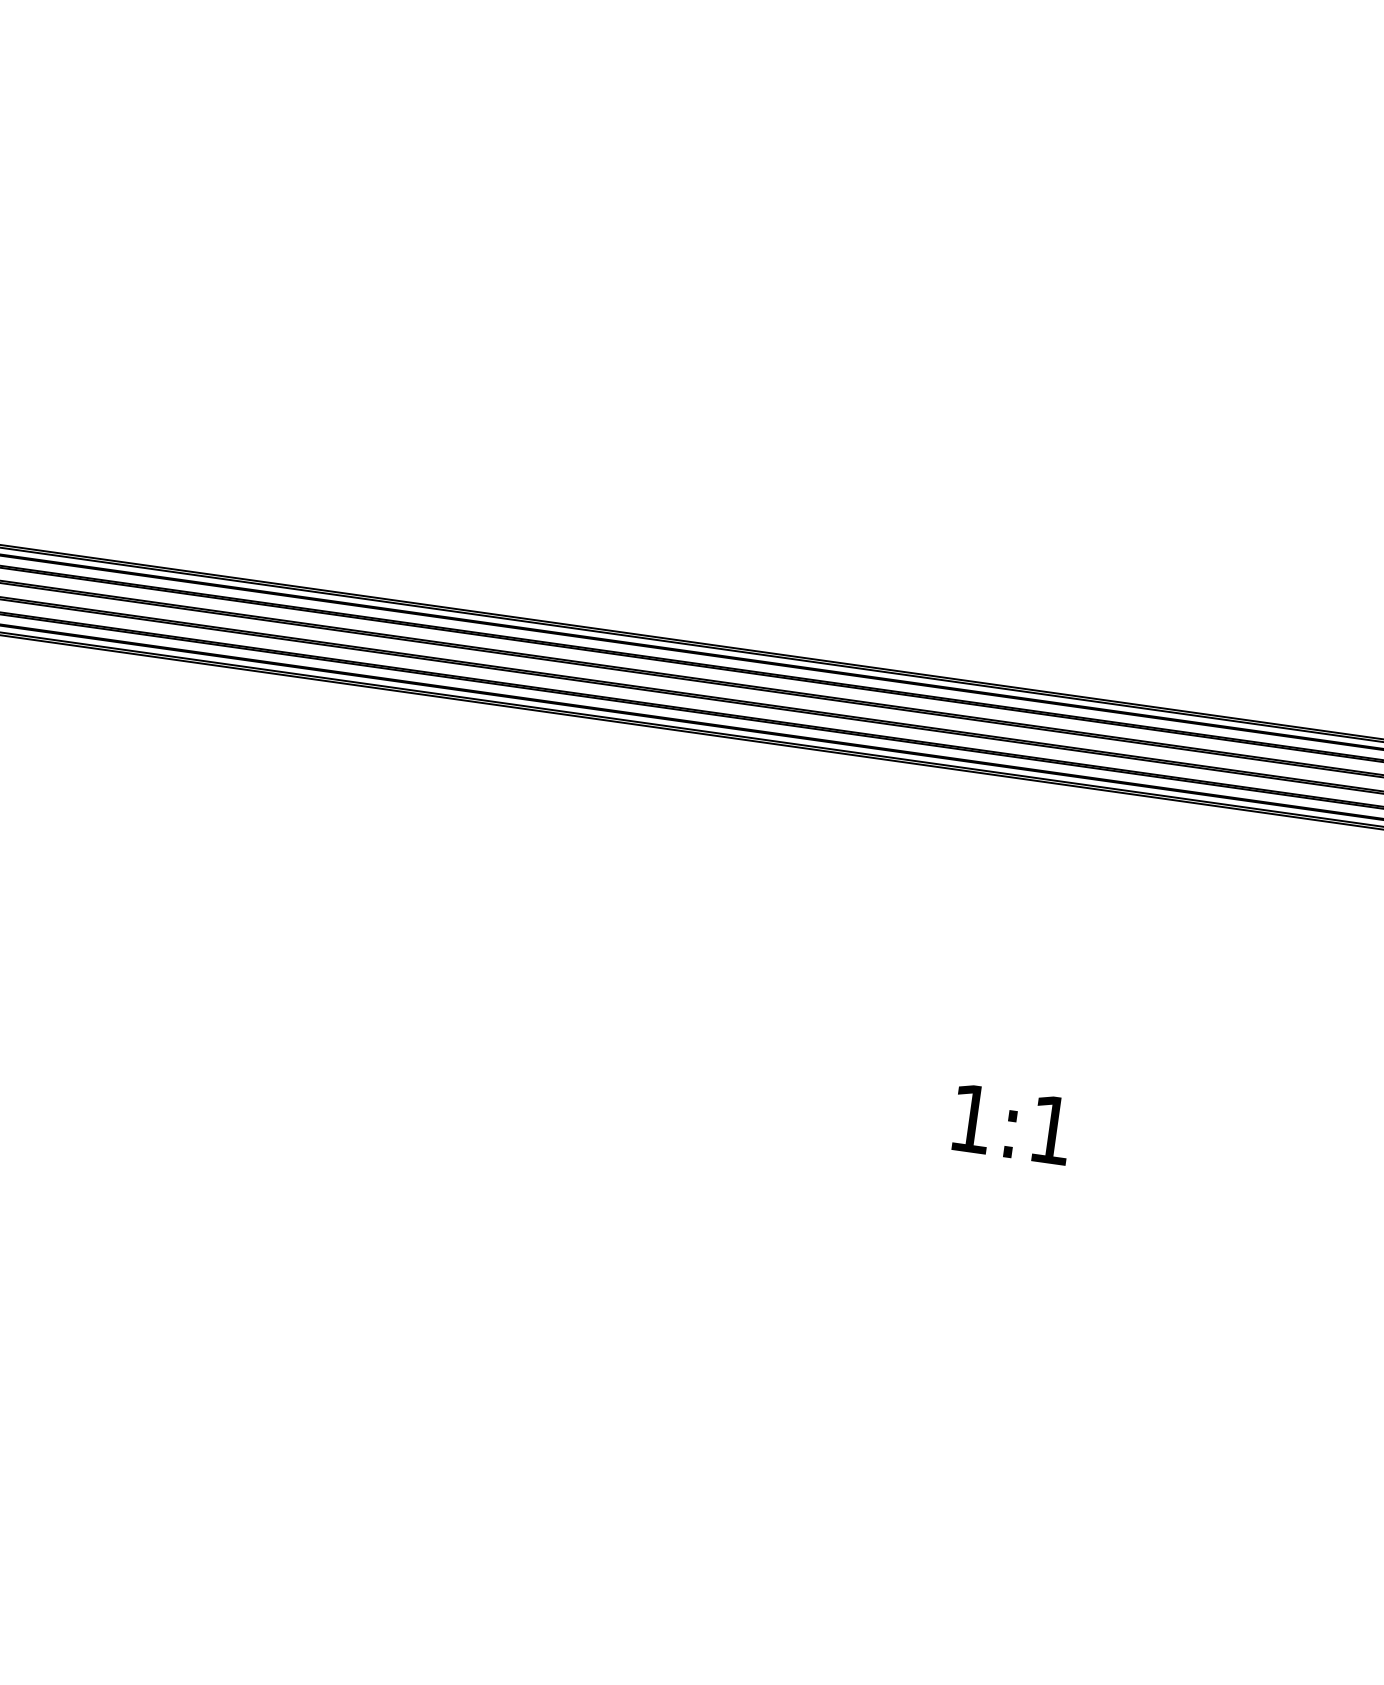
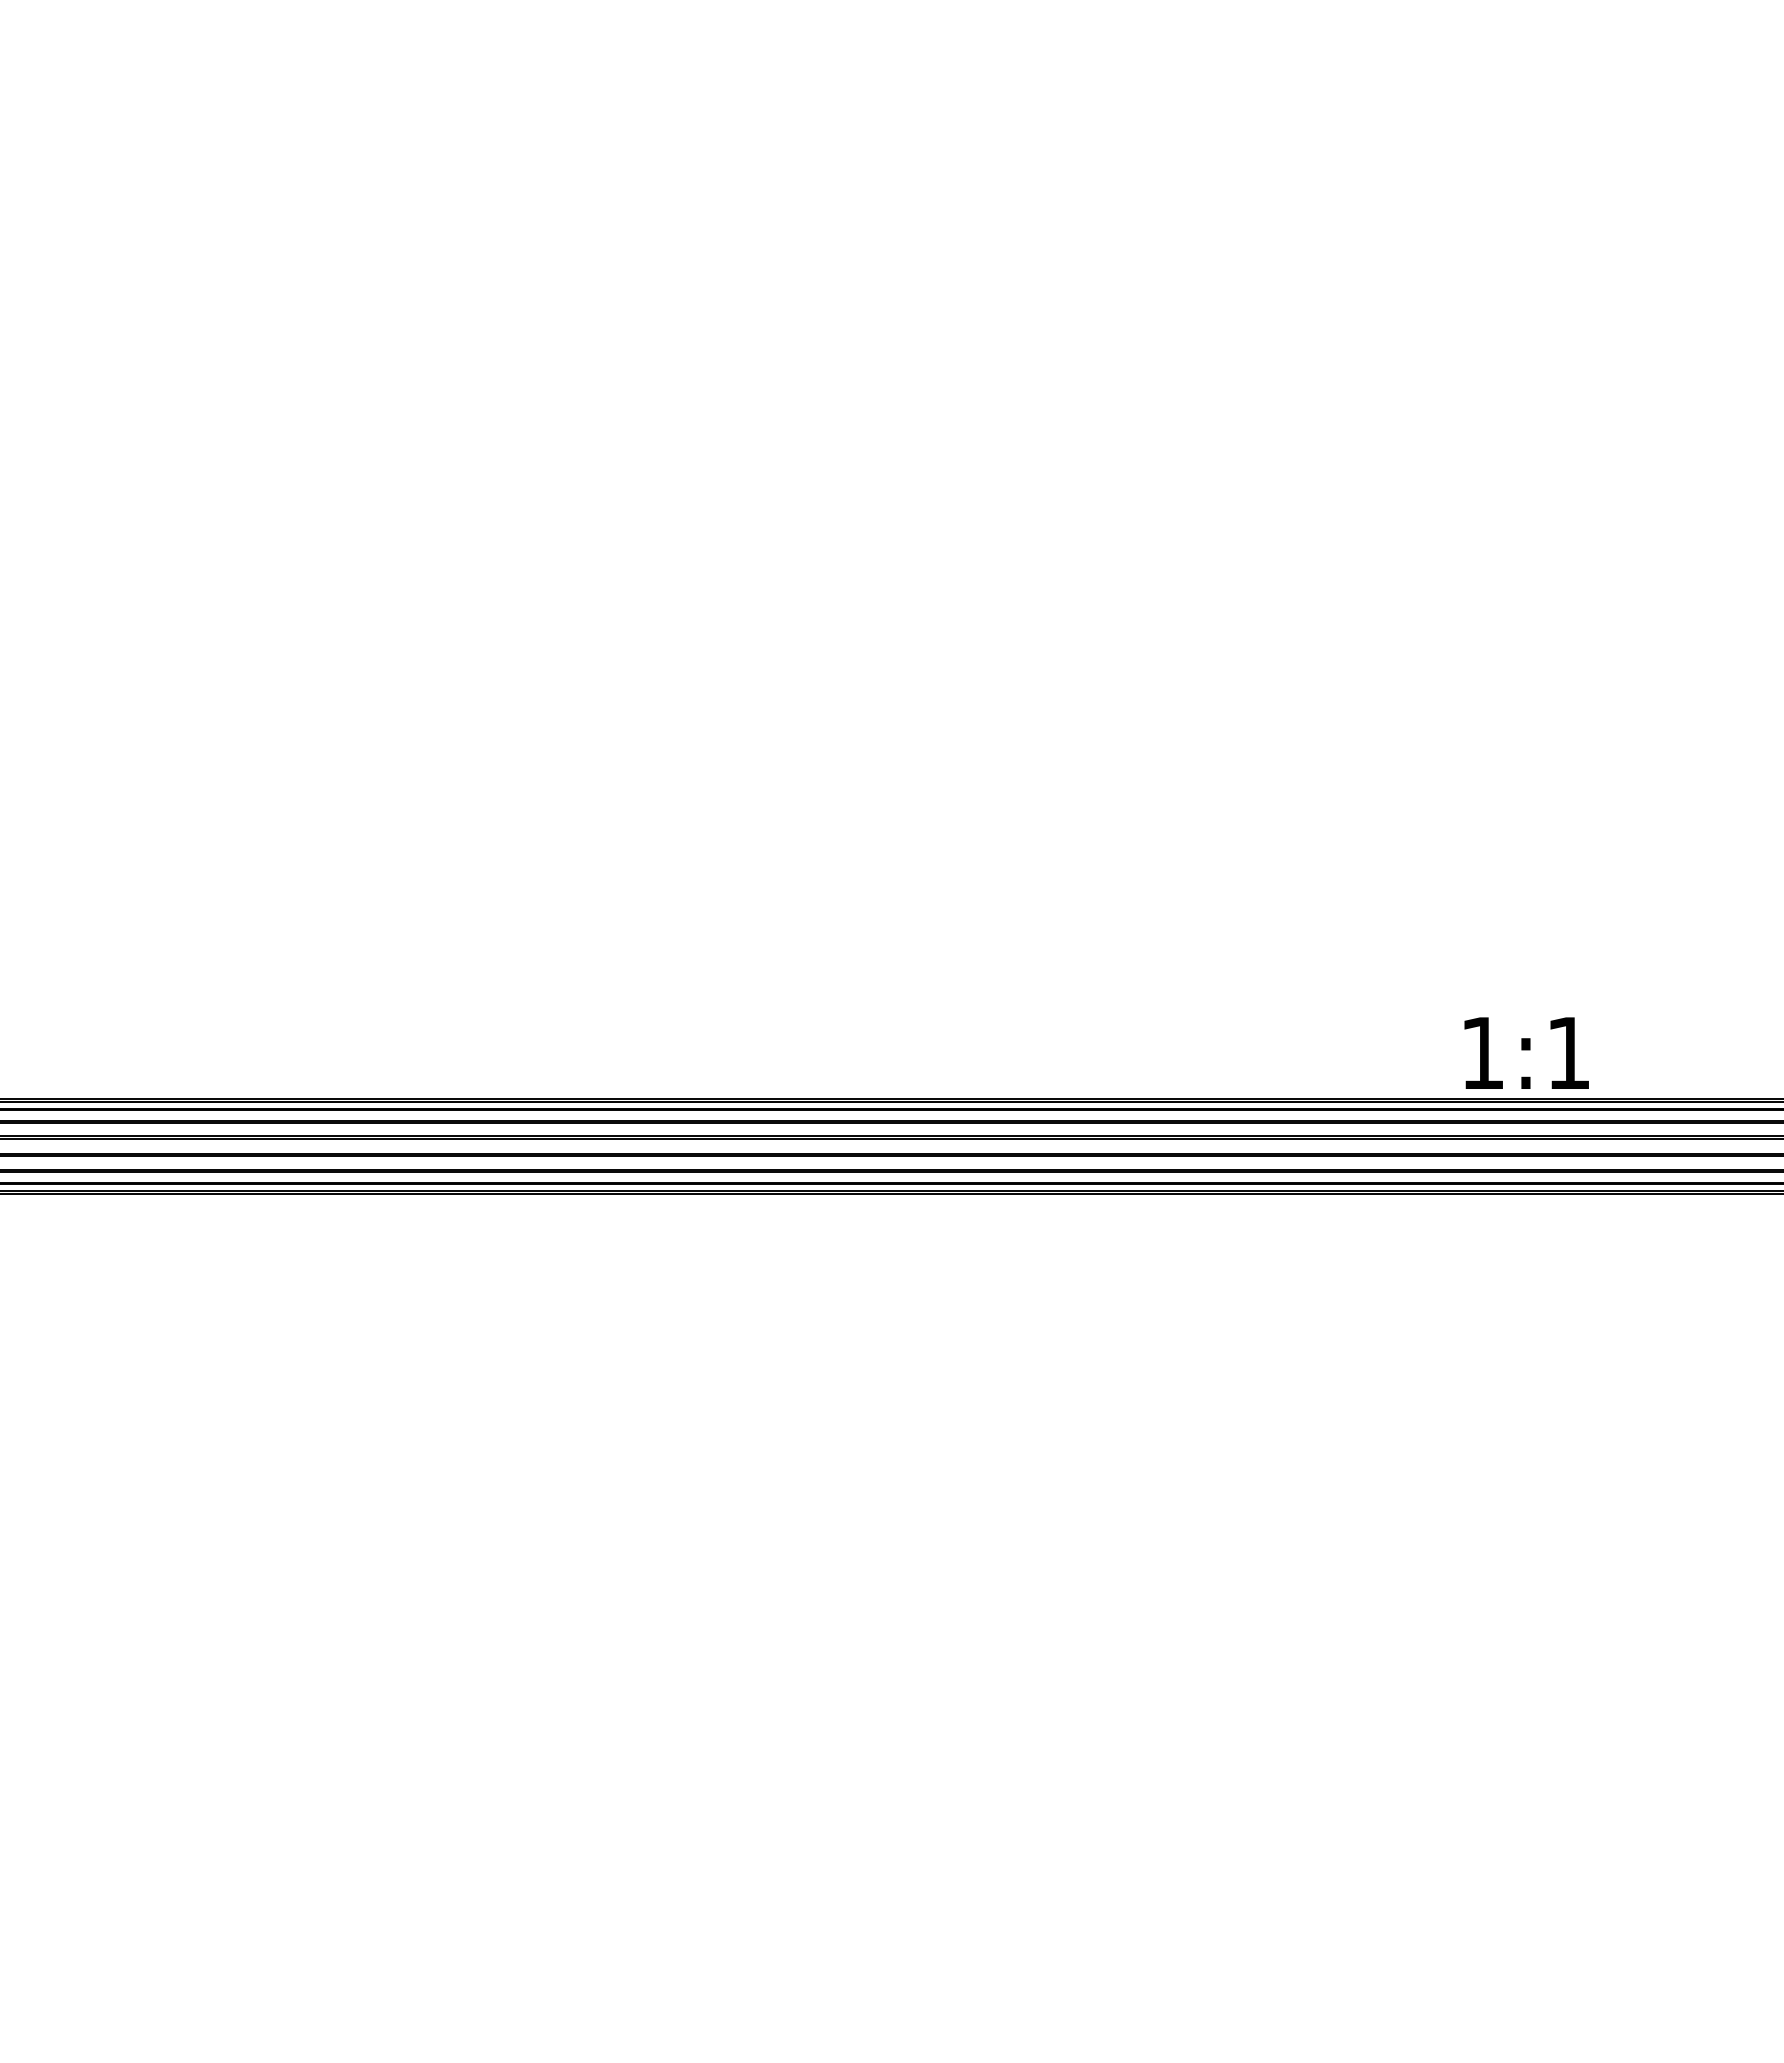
text: (1012, 1123) -> (1526, 1052), moved

